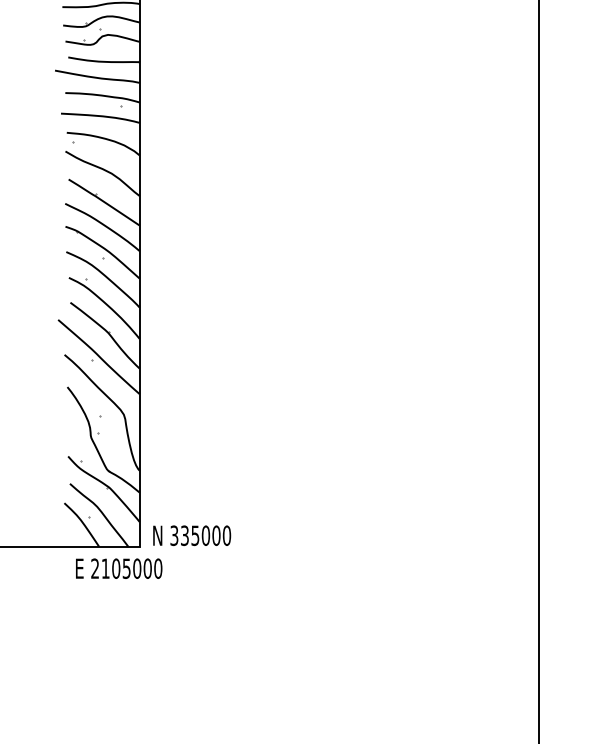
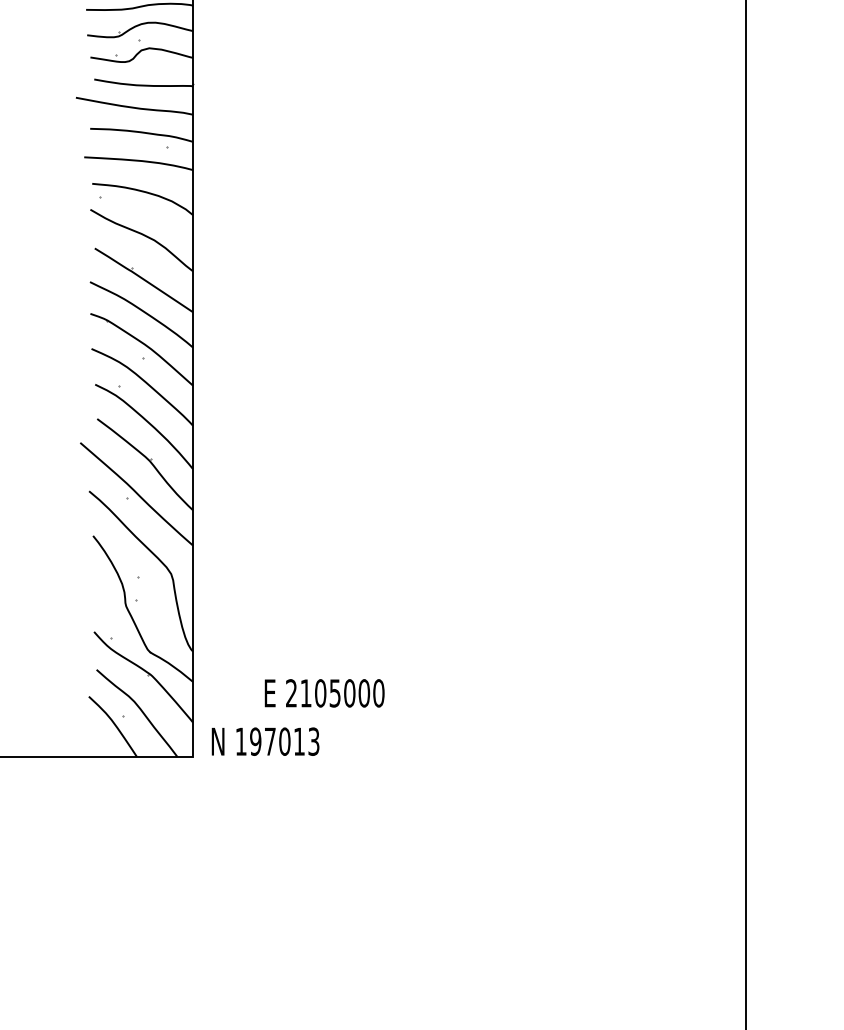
text: (200, 535) -> (277, 741), 335000 -> 197013
text: (119, 568) -> (324, 693), moved

